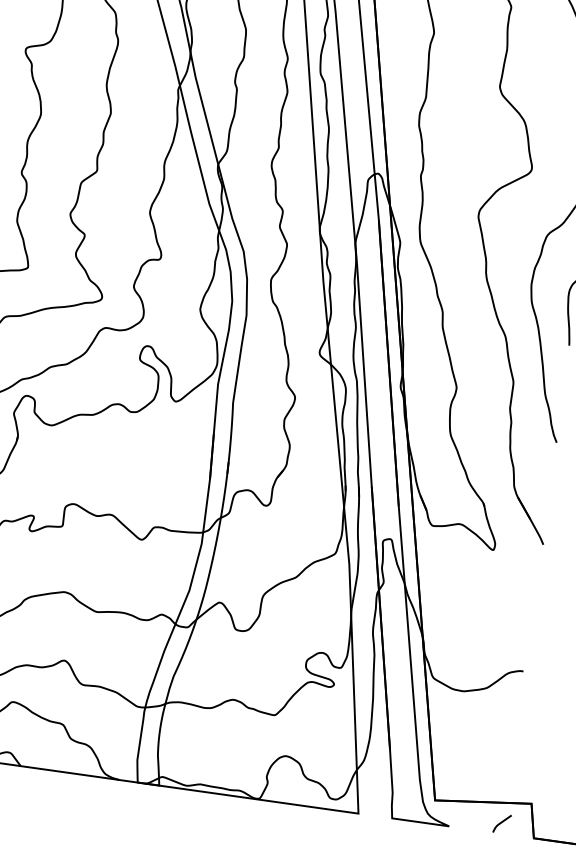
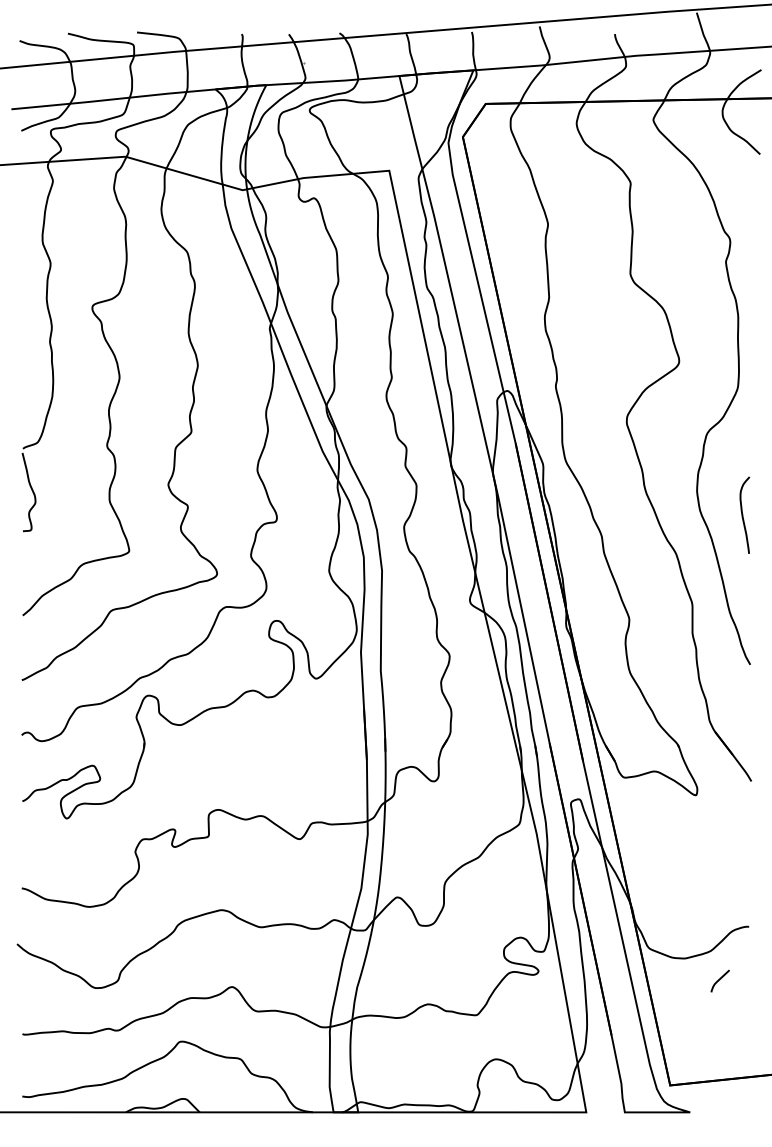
curve: (501, 823) -> (719, 980), moved

